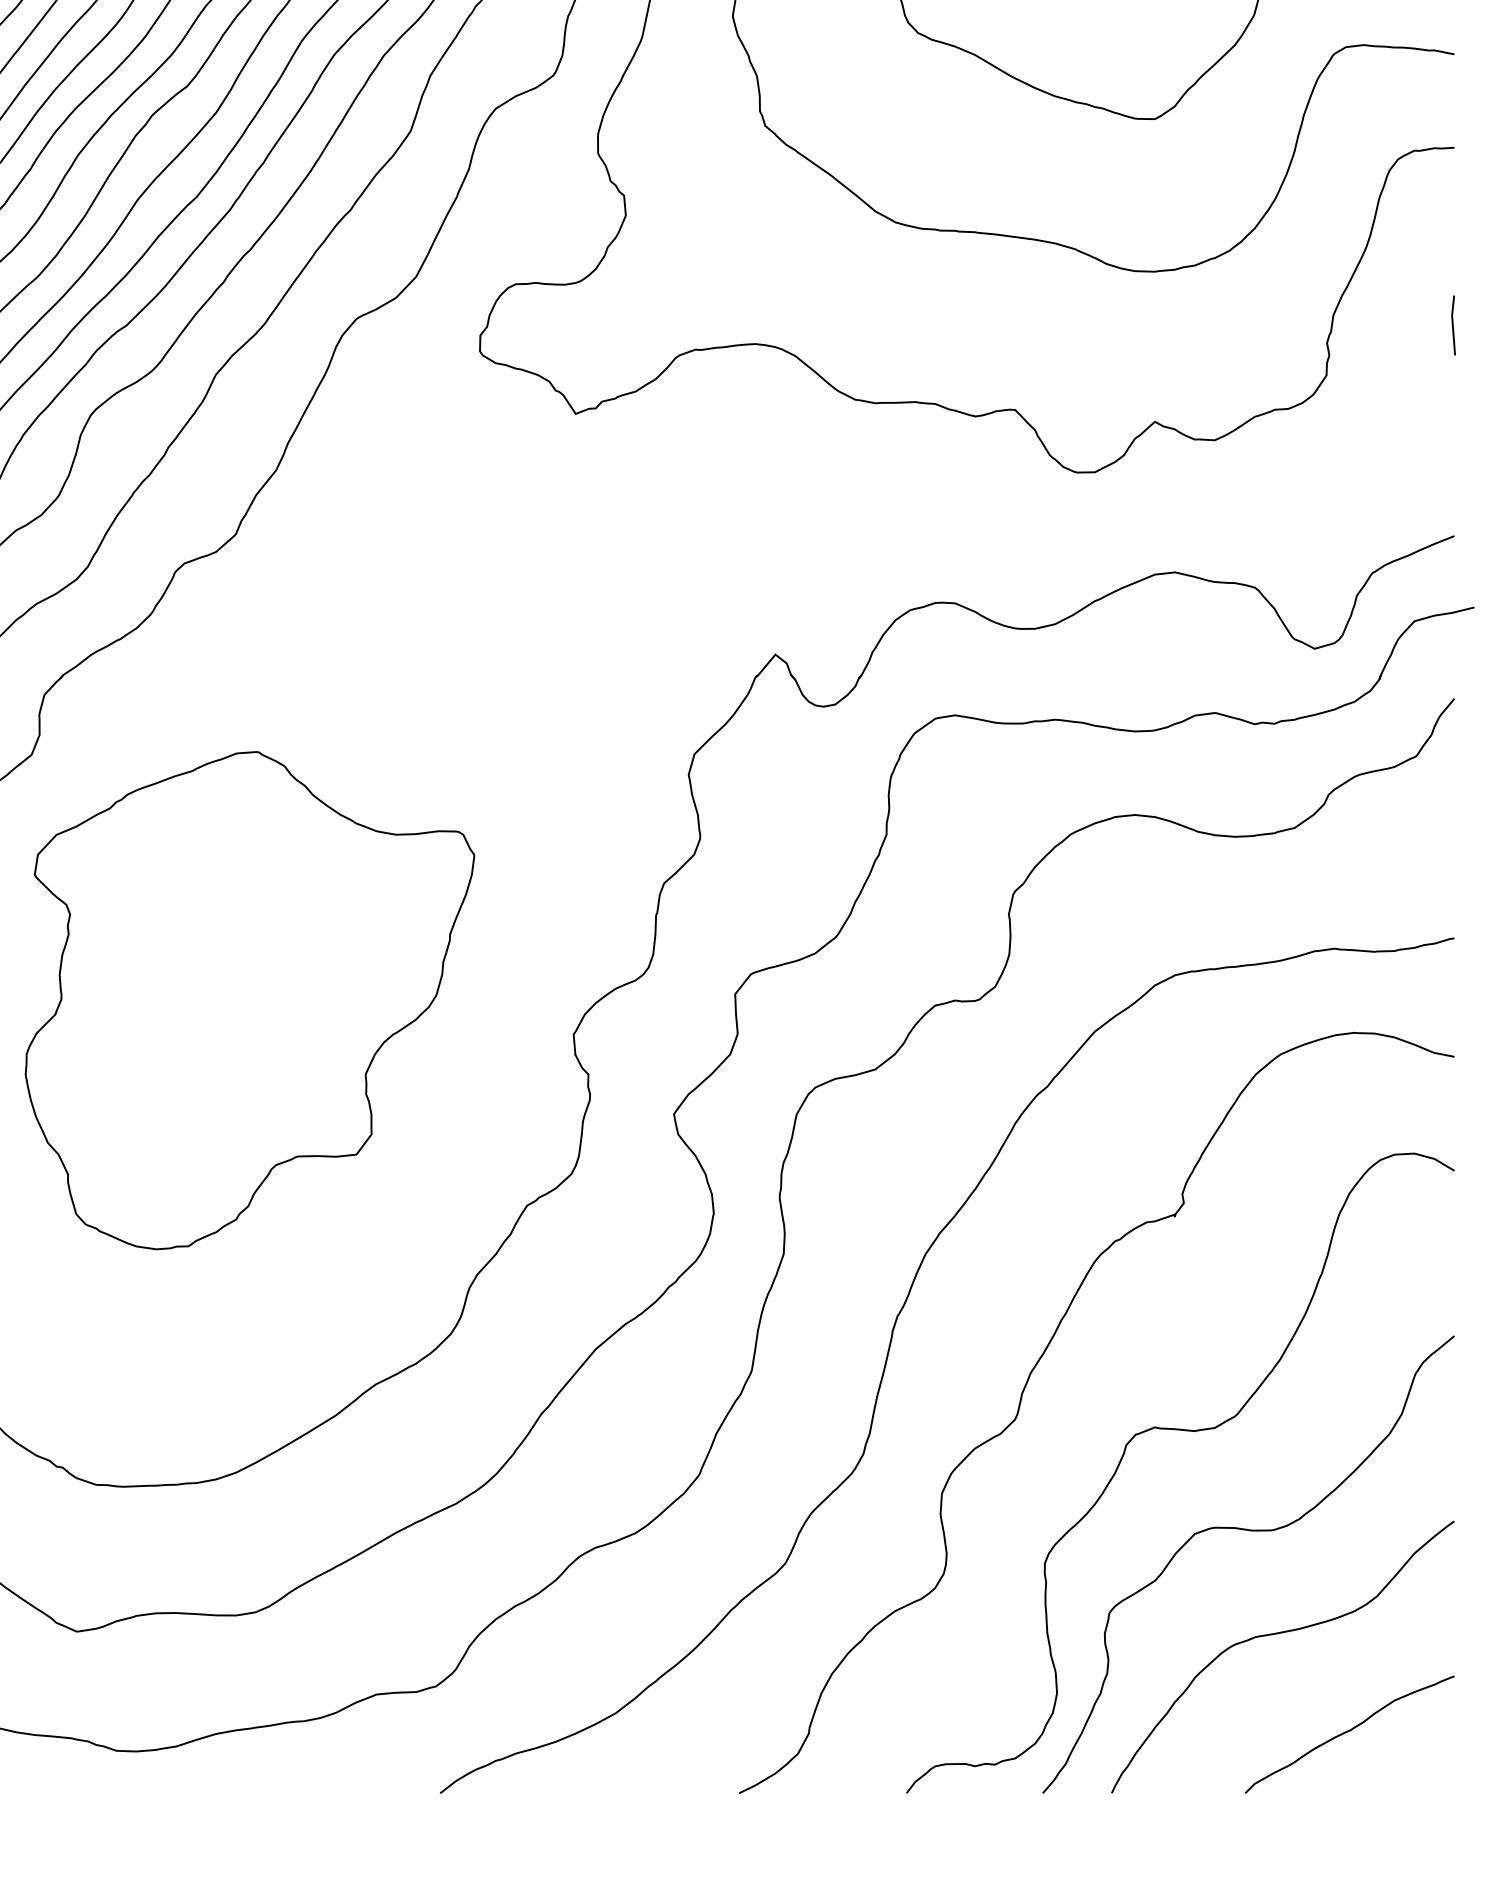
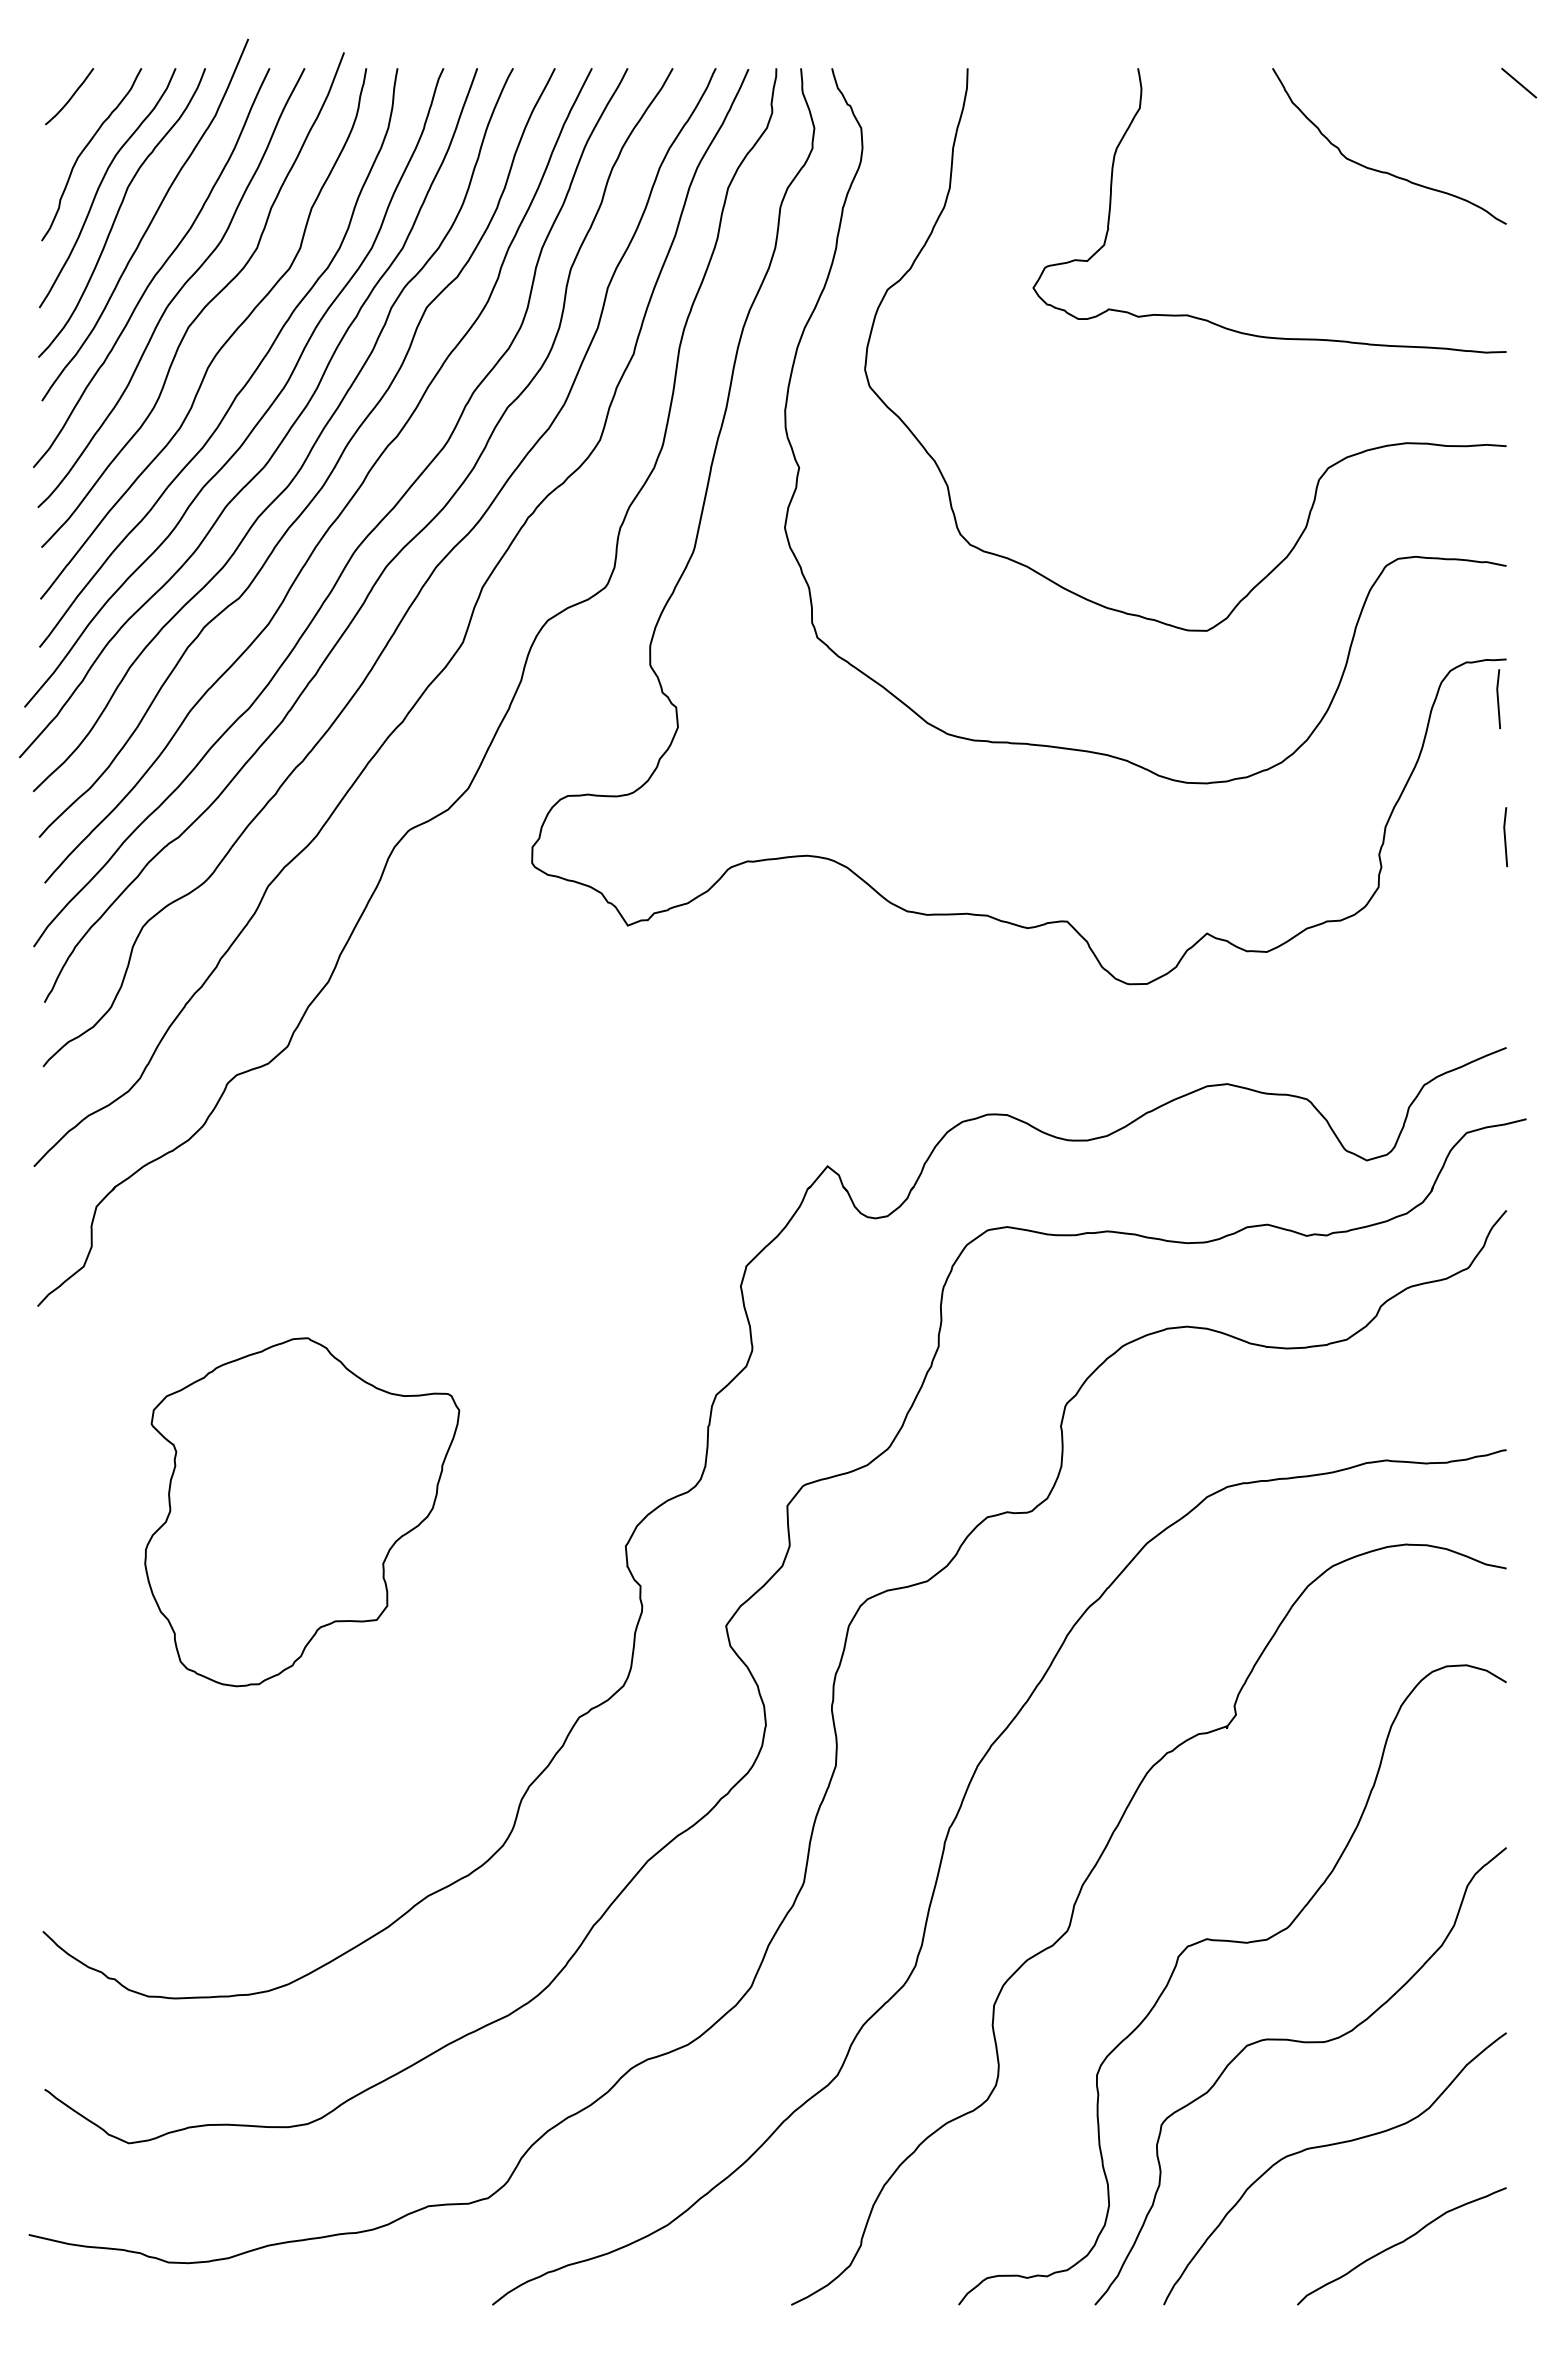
line: (1446, 187) -> (1498, 699), added
part: (250, 999) -> (302, 1511), size x0.7

